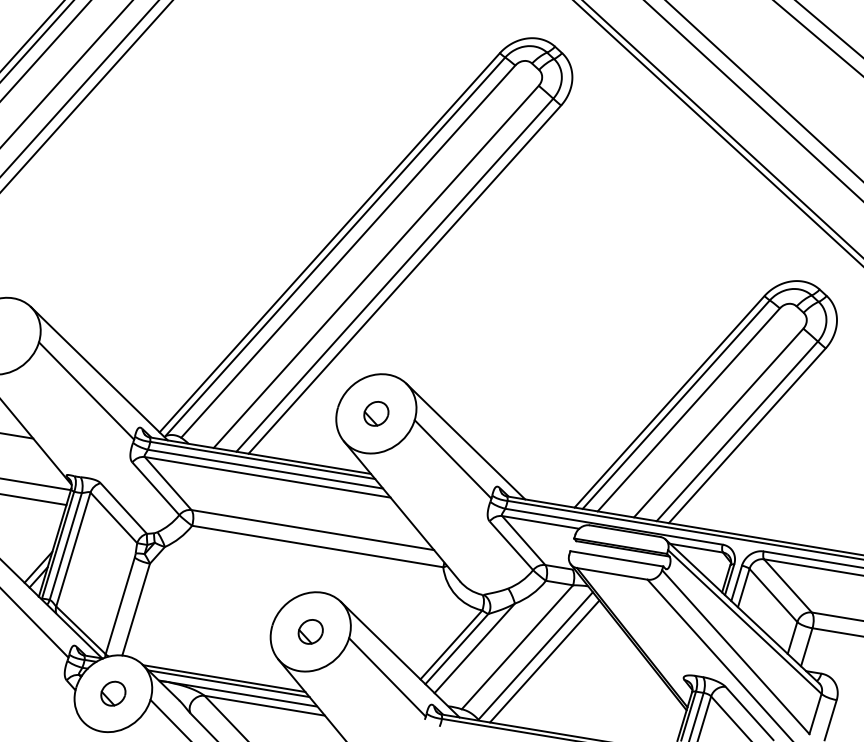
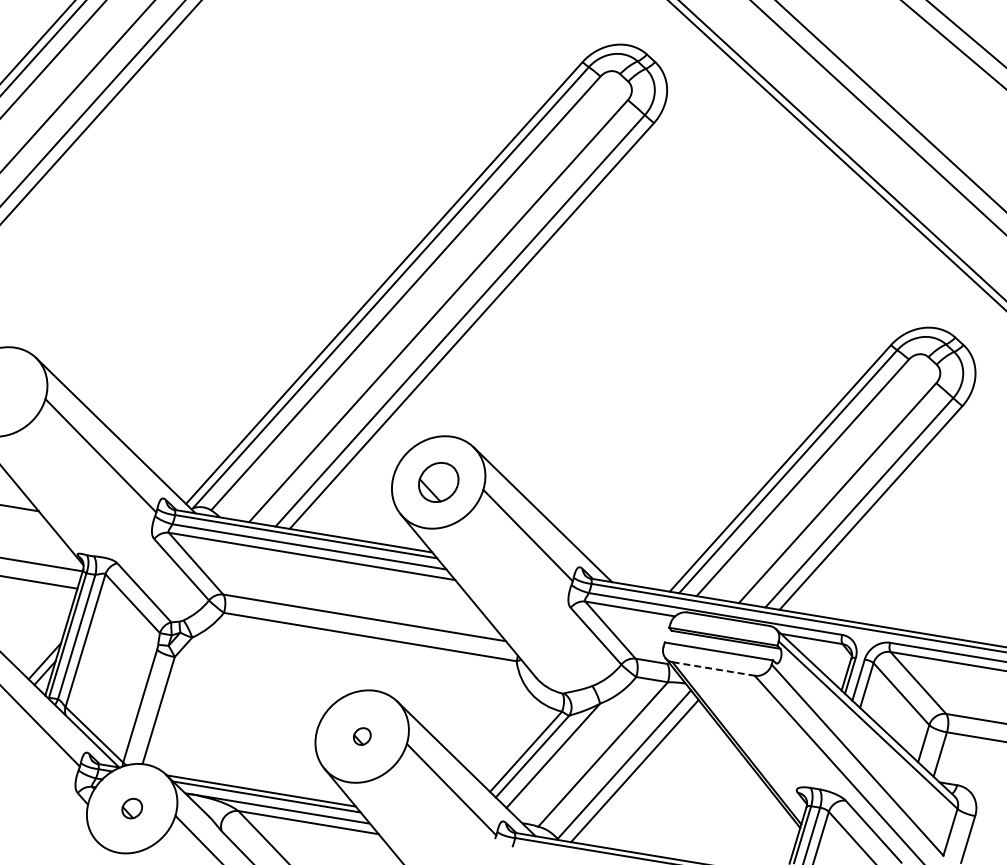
part: (376, 413) -> (438, 482), size x1.4
line: (612, 573) -> (713, 668), solid -> dashed
part: (311, 631) -> (362, 736), size x0.6
part: (113, 693) -> (132, 808), size x0.7

